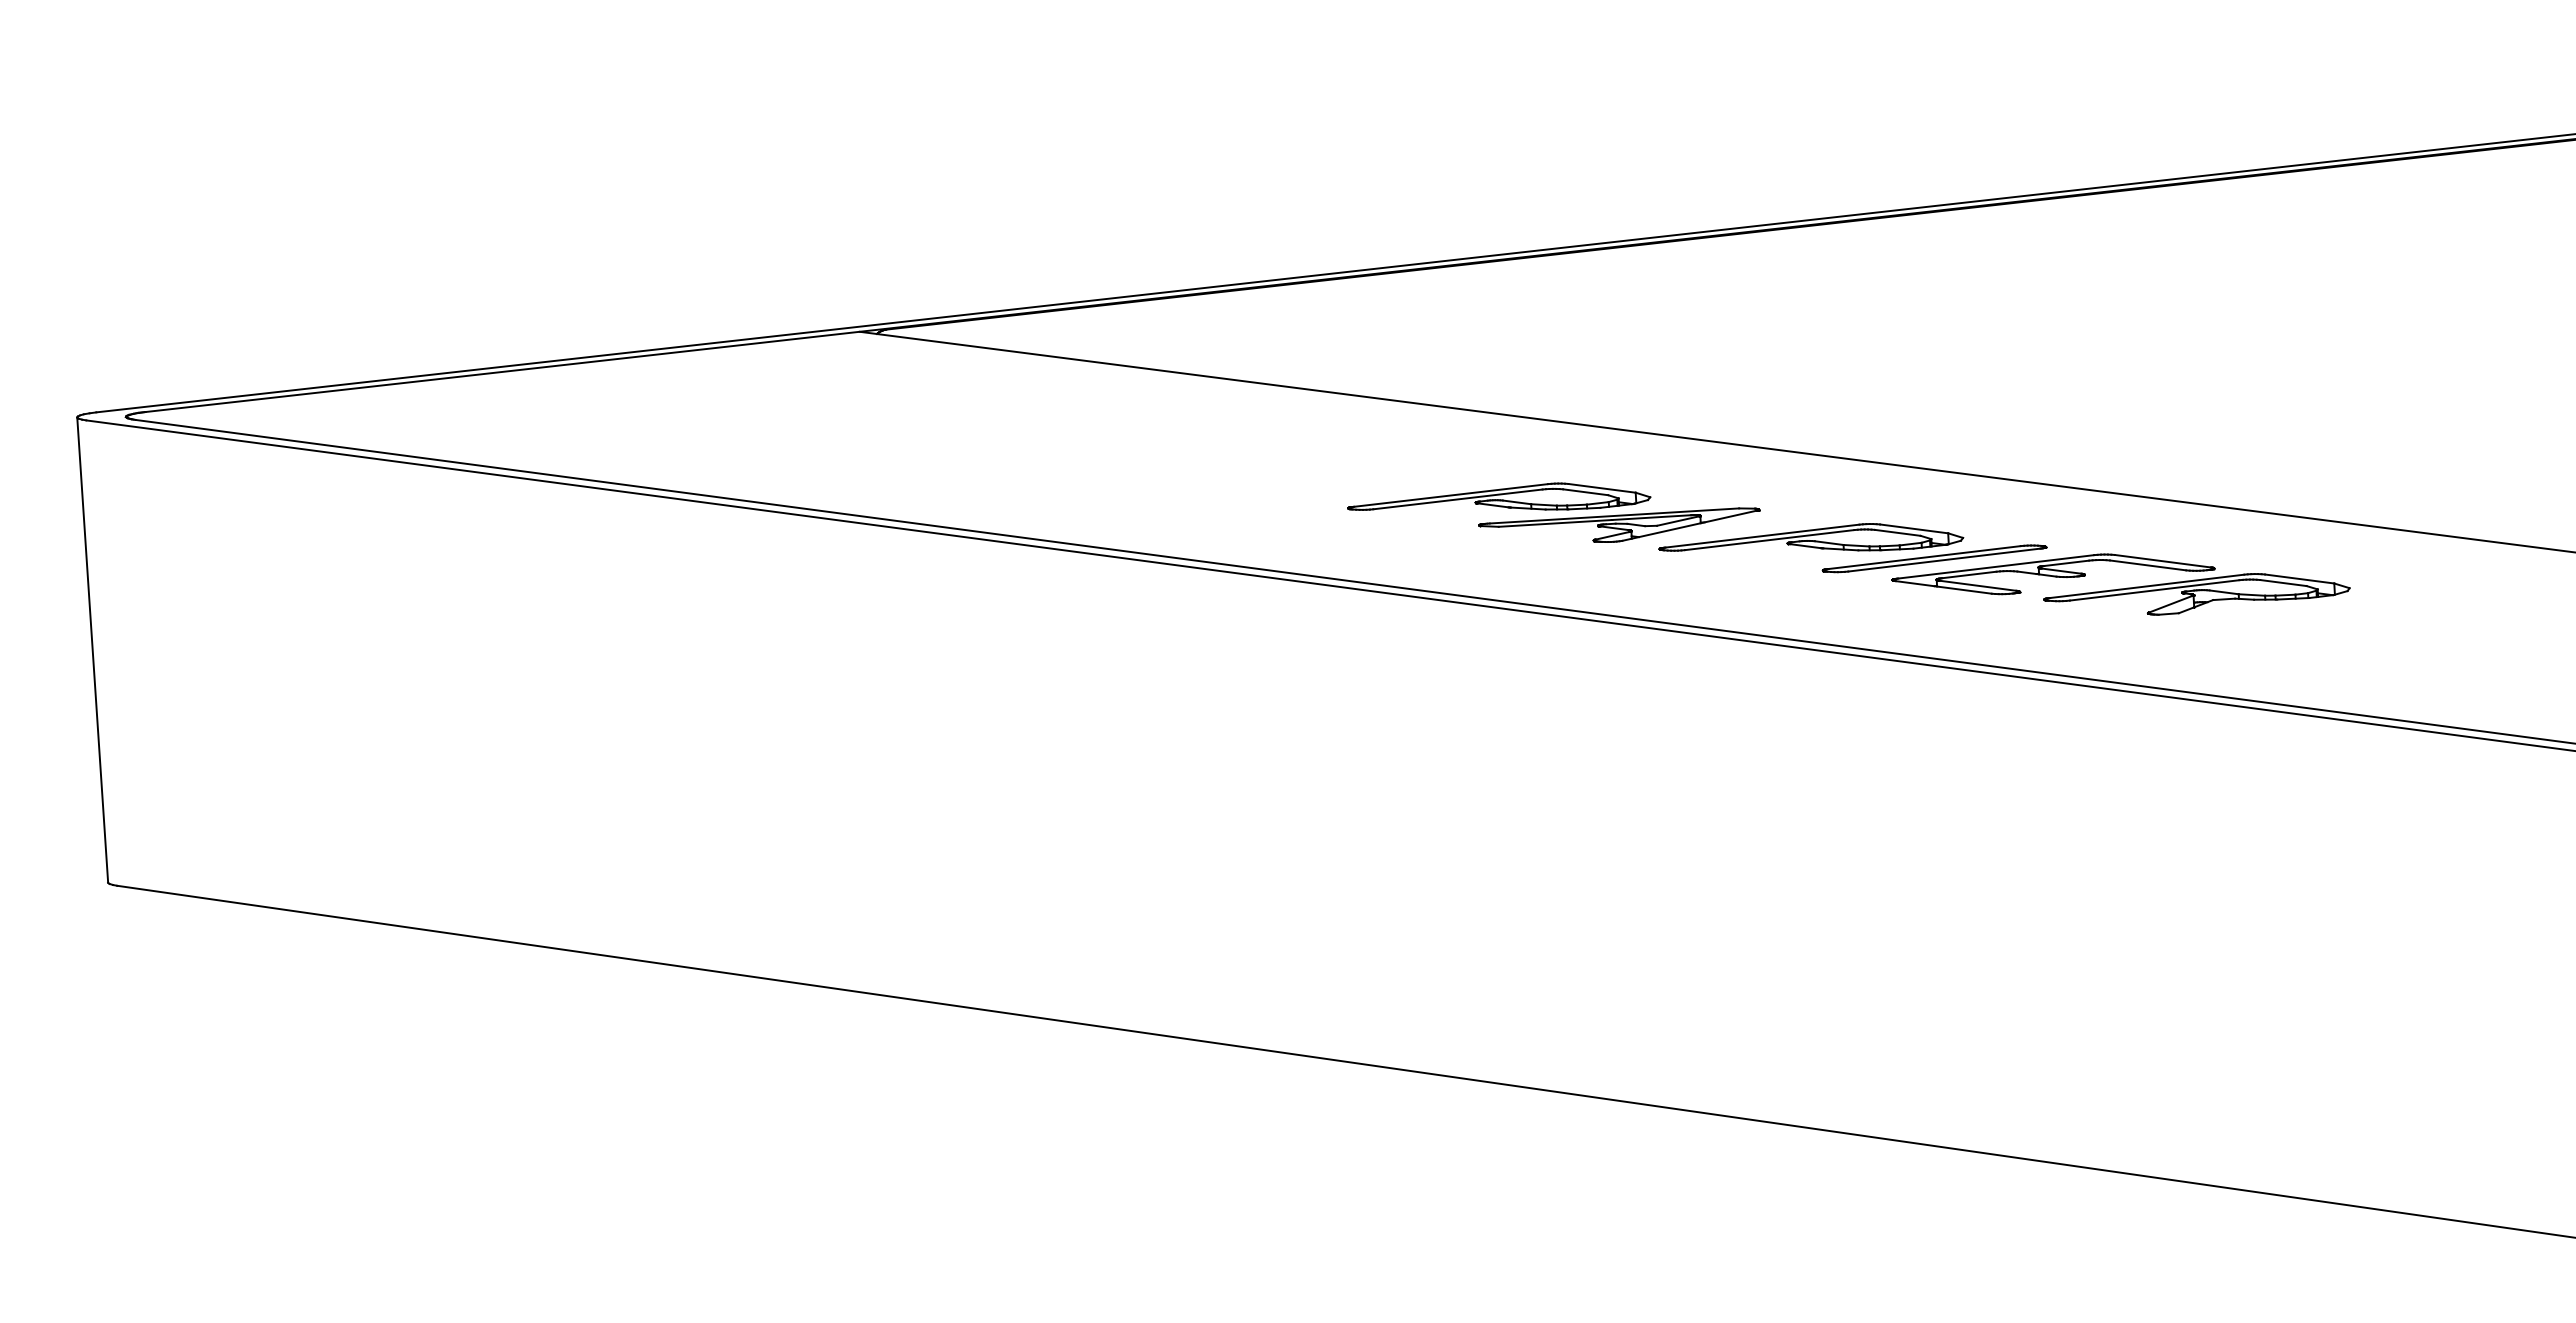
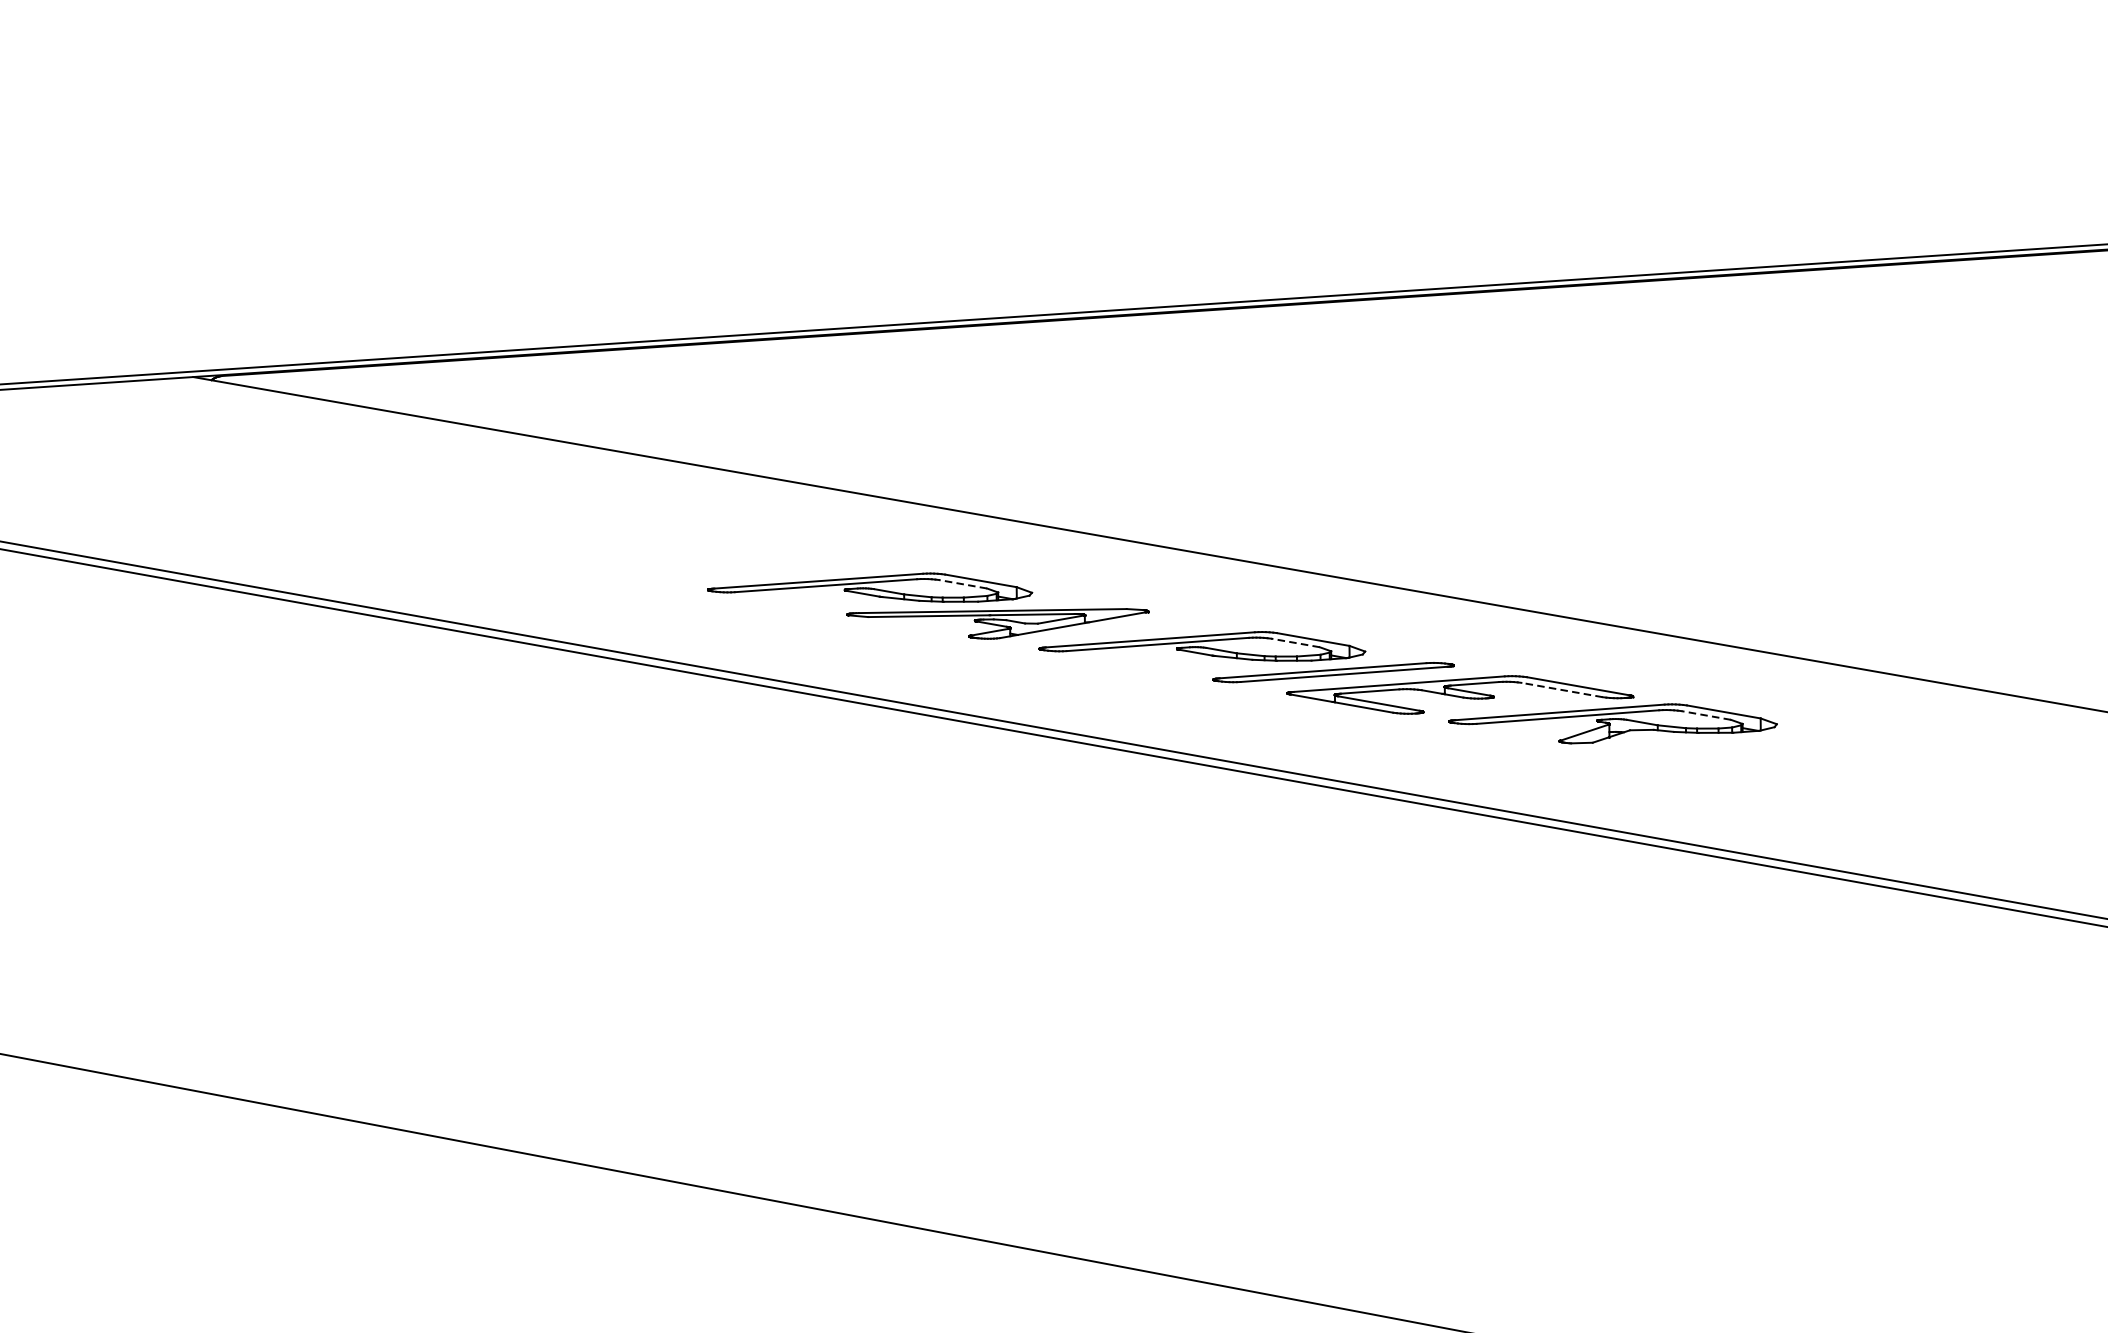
line: (1585, 492) -> (962, 584), solid -> dashed
line: (1897, 532) -> (1295, 642), solid -> dashed
line: (2147, 565) -> (1561, 690), solid -> dashed
line: (2282, 582) -> (1705, 714), solid -> dashed

